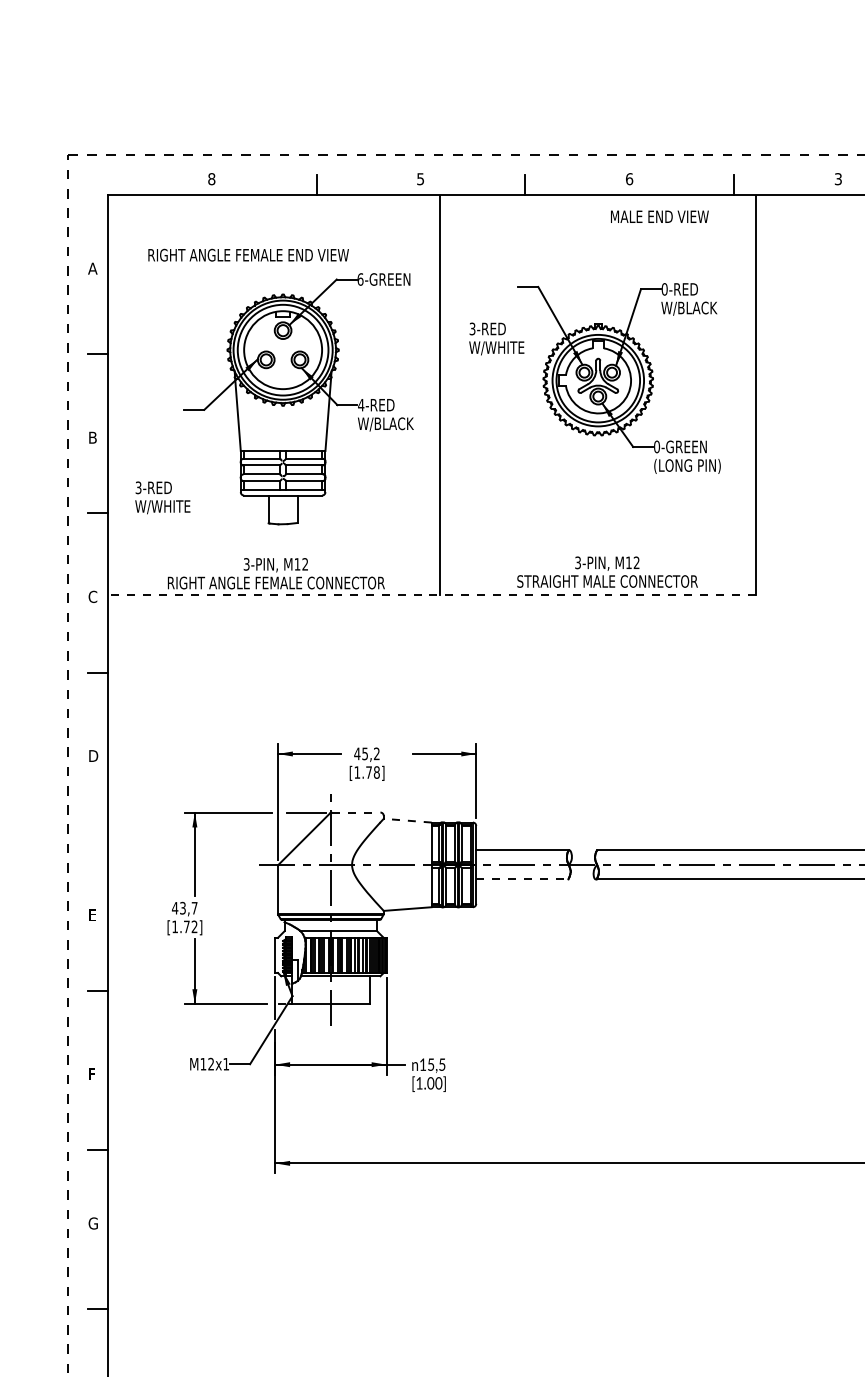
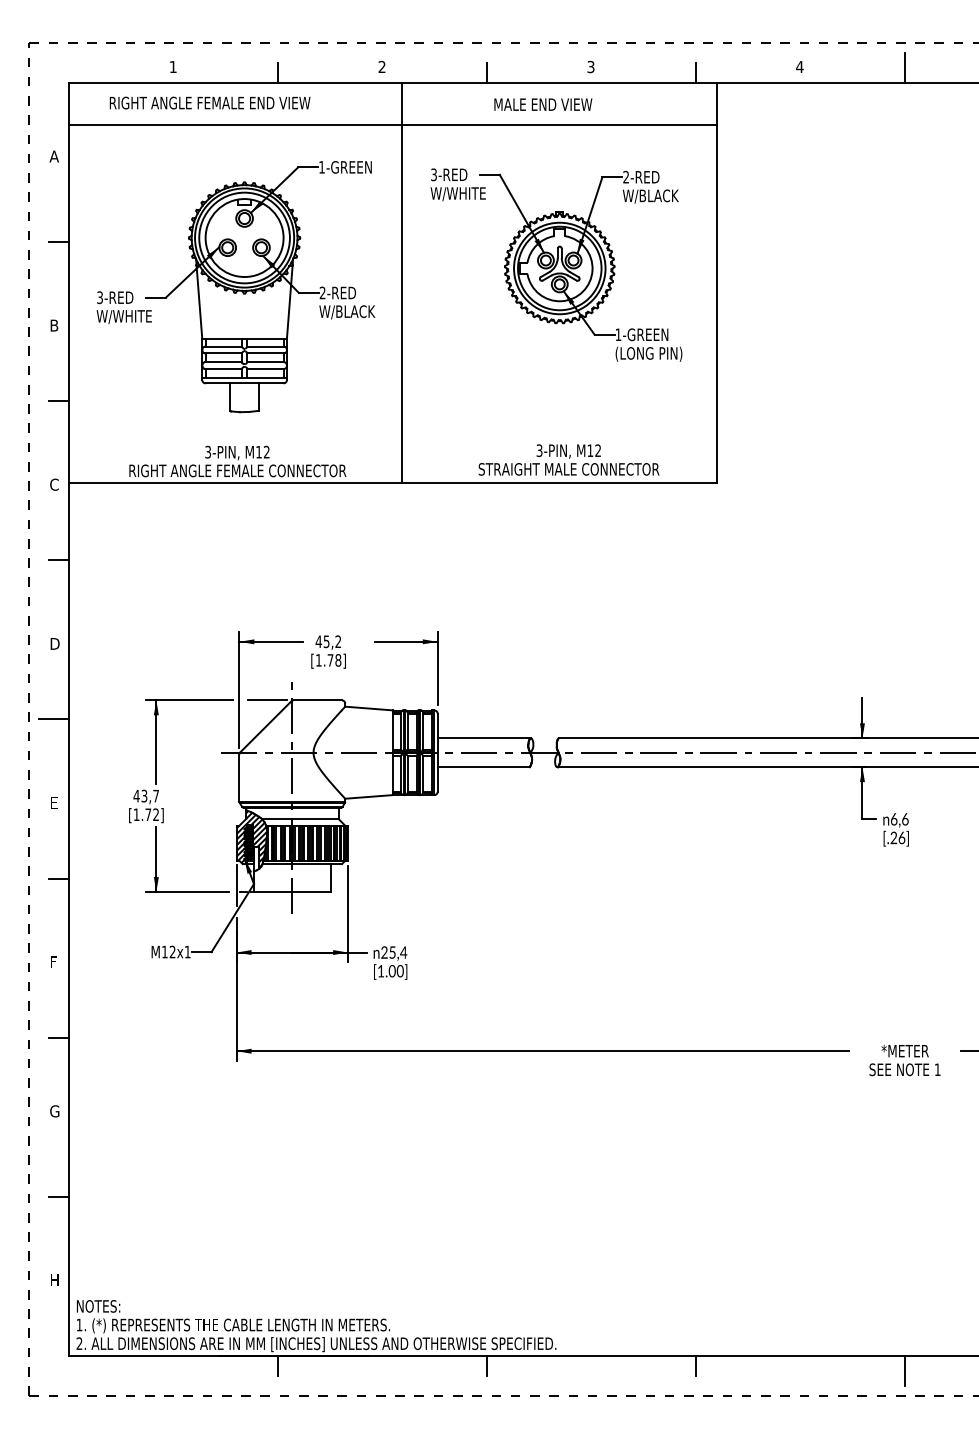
text: (211, 178) -> (172, 66), 8 -> 1
text: (420, 178) -> (381, 66), 5 -> 2
text: (629, 178) -> (590, 66), 6 -> 3
text: (838, 178) -> (799, 66), 3 -> 4
text: (660, 216) -> (543, 104), moved
line: (431, 236) -> (392, 124), added
text: (248, 254) -> (209, 102), moved
text: (361, 279) -> (322, 167), 6-GREEN -> 1-GREEN
text: (665, 289) -> (626, 177), 0-RED -> 2-RED
text: (496, 338) -> (457, 184), moved
text: (361, 404) -> (322, 292), 4-RED -> 2-RED
text: (657, 446) -> (618, 334), 0-GREEN -> 1-GREEN
text: (162, 497) -> (123, 307), moved
line: (431, 594) -> (392, 482), dashed -> solid
line: (357, 812) -> (318, 700), dashed -> solid
line: (407, 820) -> (368, 708), dashed -> solid
line: (93, 831) -> (54, 719), added
line: (523, 879) -> (484, 767), dashed -> solid
hatch: (290, 950) -> (251, 838), added
text: (433, 1064) -> (394, 952), 15,5 -> 25,4

